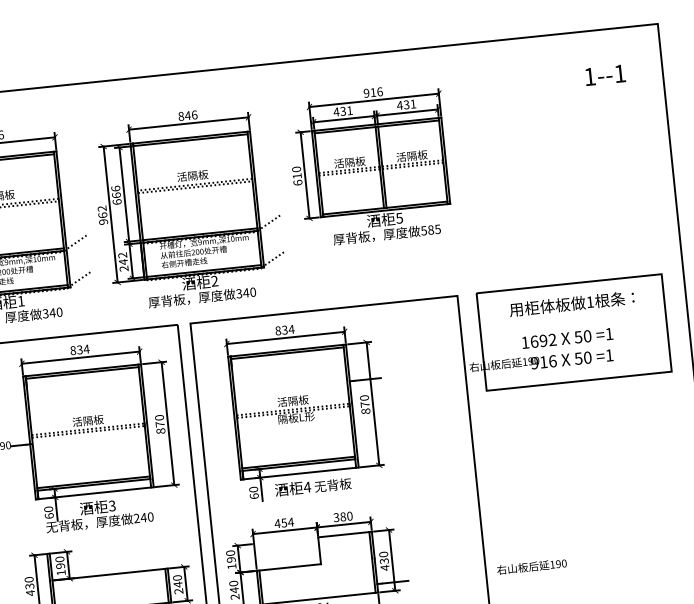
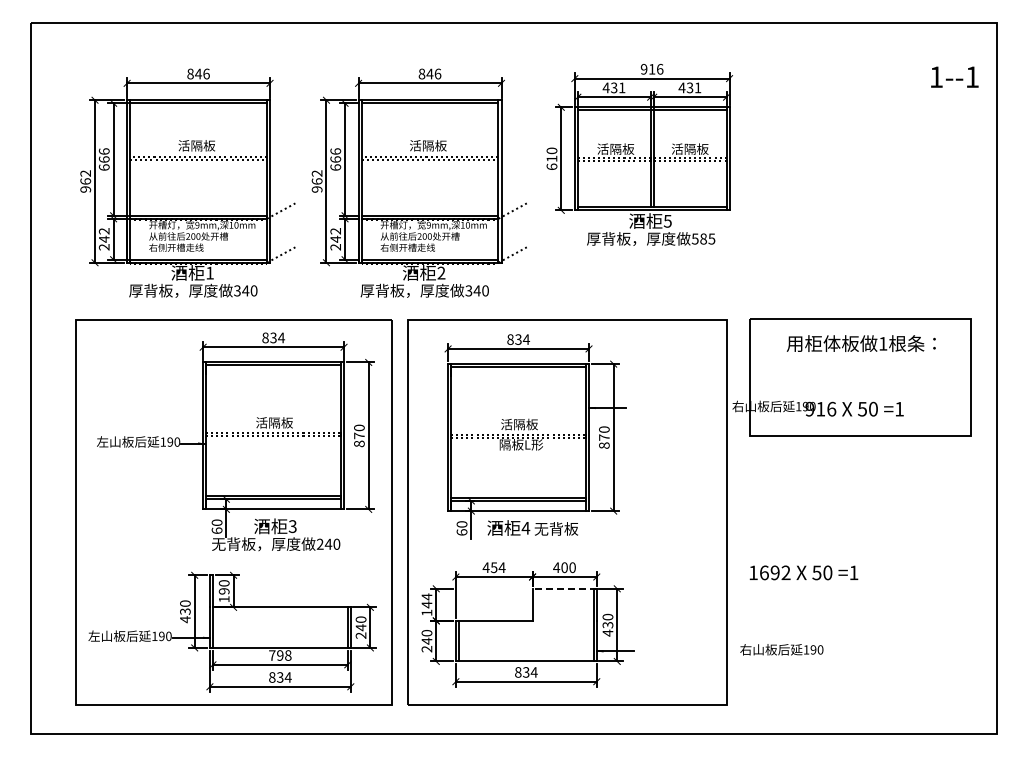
text: (605, 74) -> (954, 76), moved
text: (567, 338) -> (803, 572), moved
text: (339, 517) -> (560, 567), 380 -> 400
line: (344, 534) -> (564, 588), solid -> dashed
text: (230, 556) -> (426, 600), 190 -> 144

